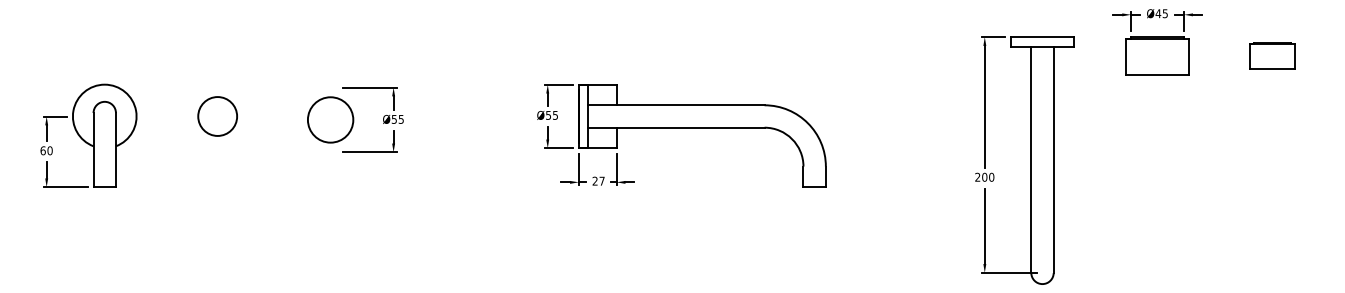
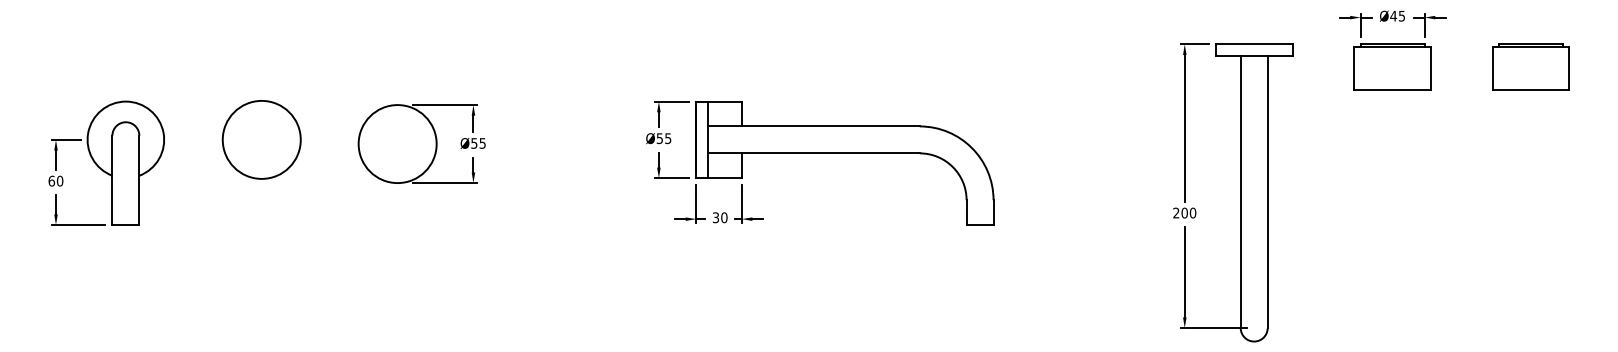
part: (1272, 55) -> (1530, 66), size x1.43
circle: (217, 116) -> (261, 139), size x1.67
circle: (330, 120) -> (397, 144), size x1.43
text: (598, 180) -> (719, 217), 27 -> 30

